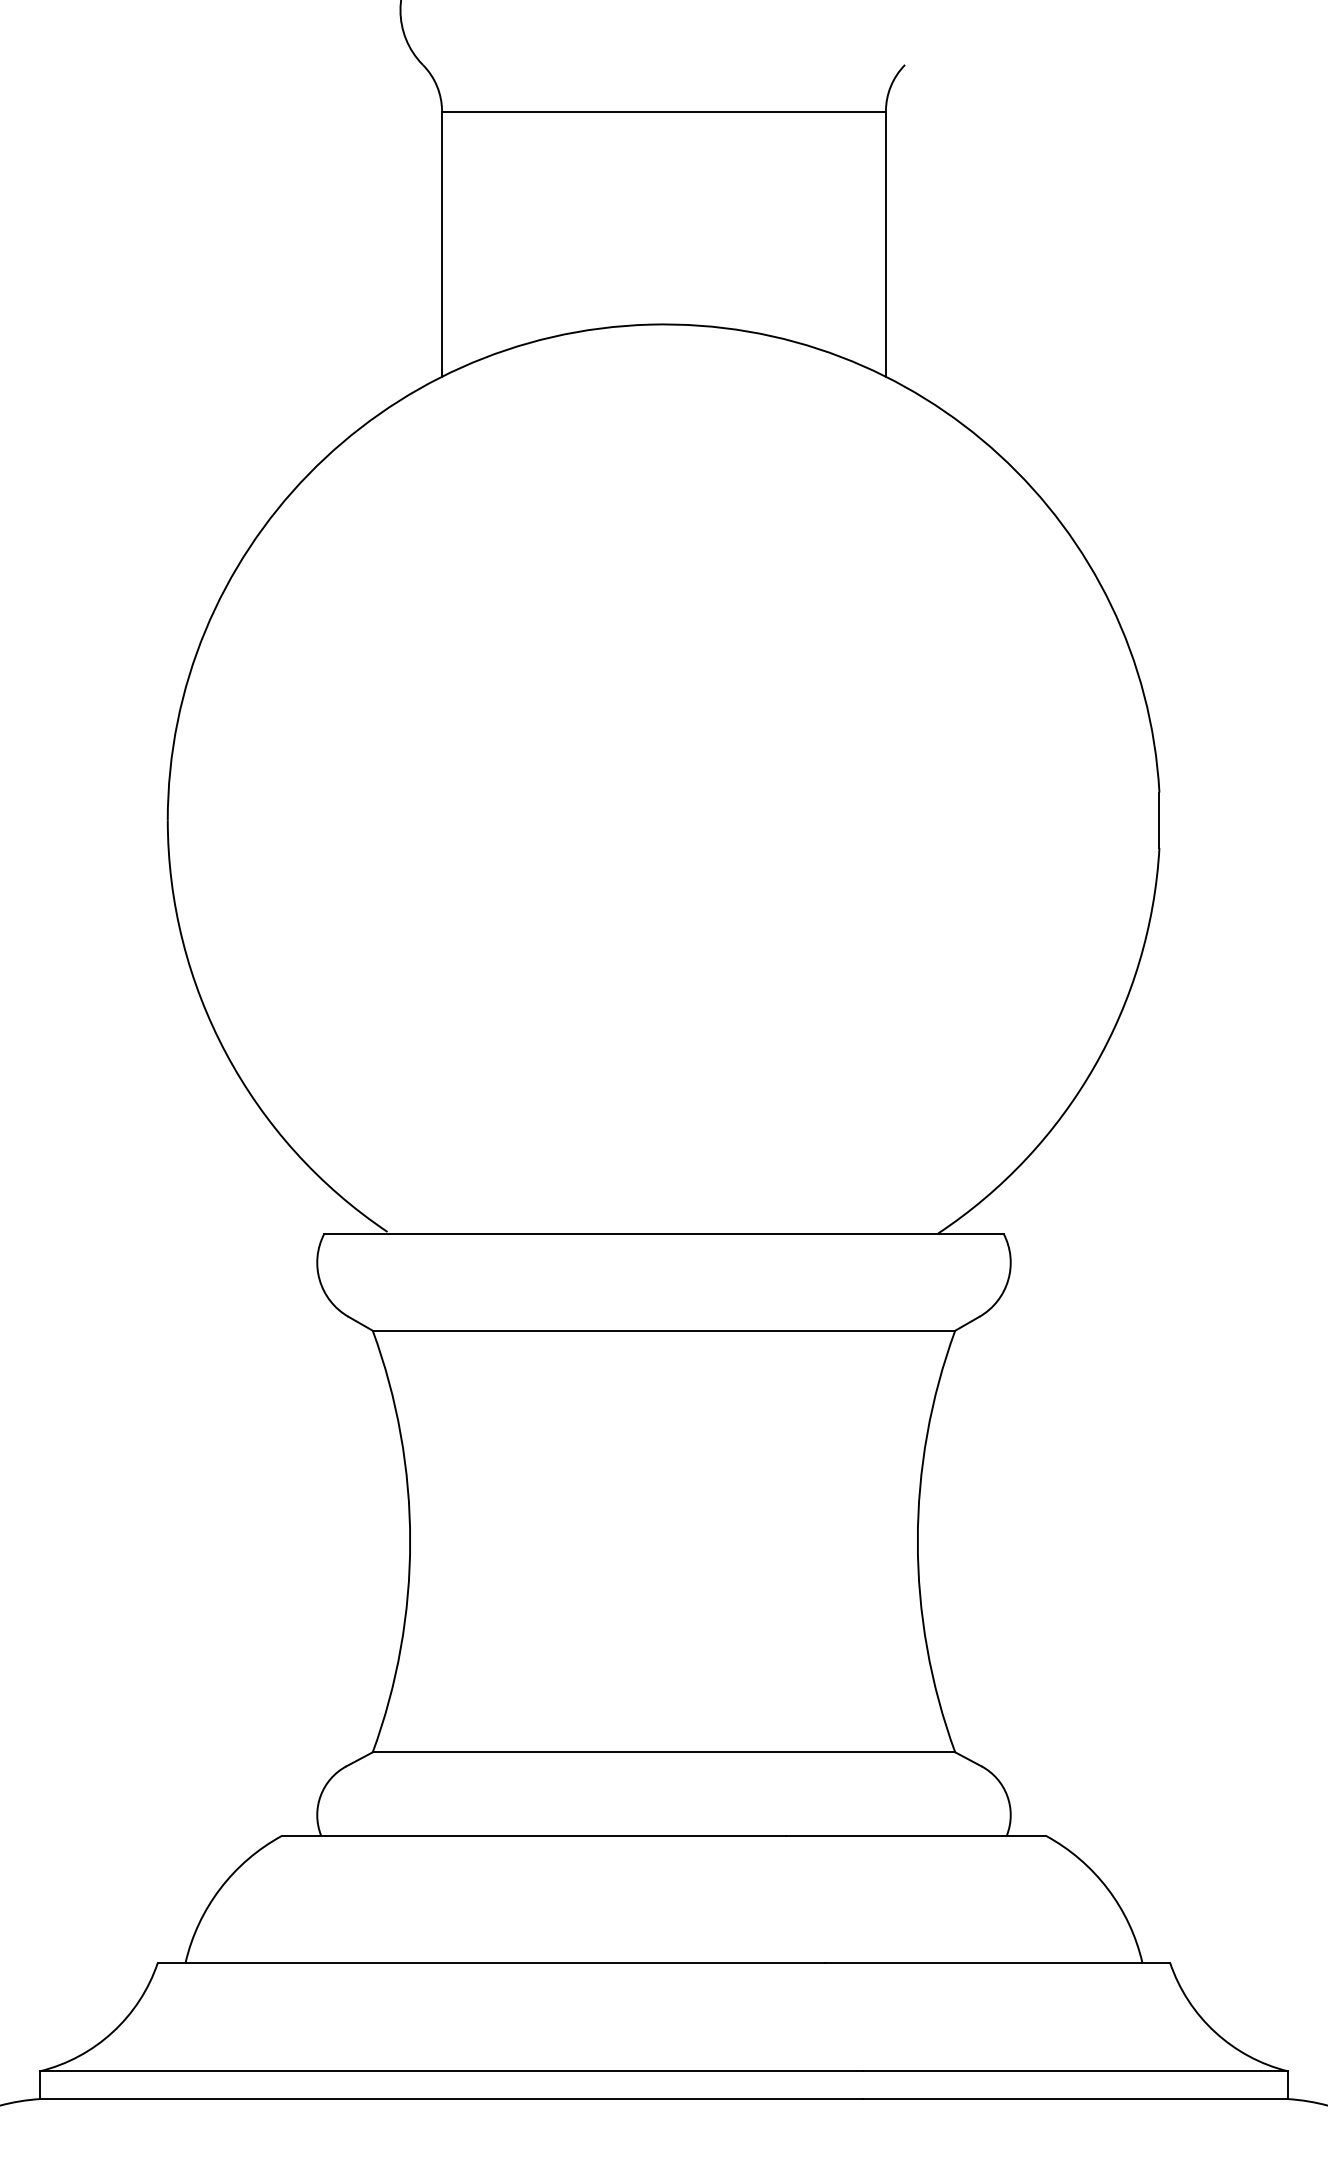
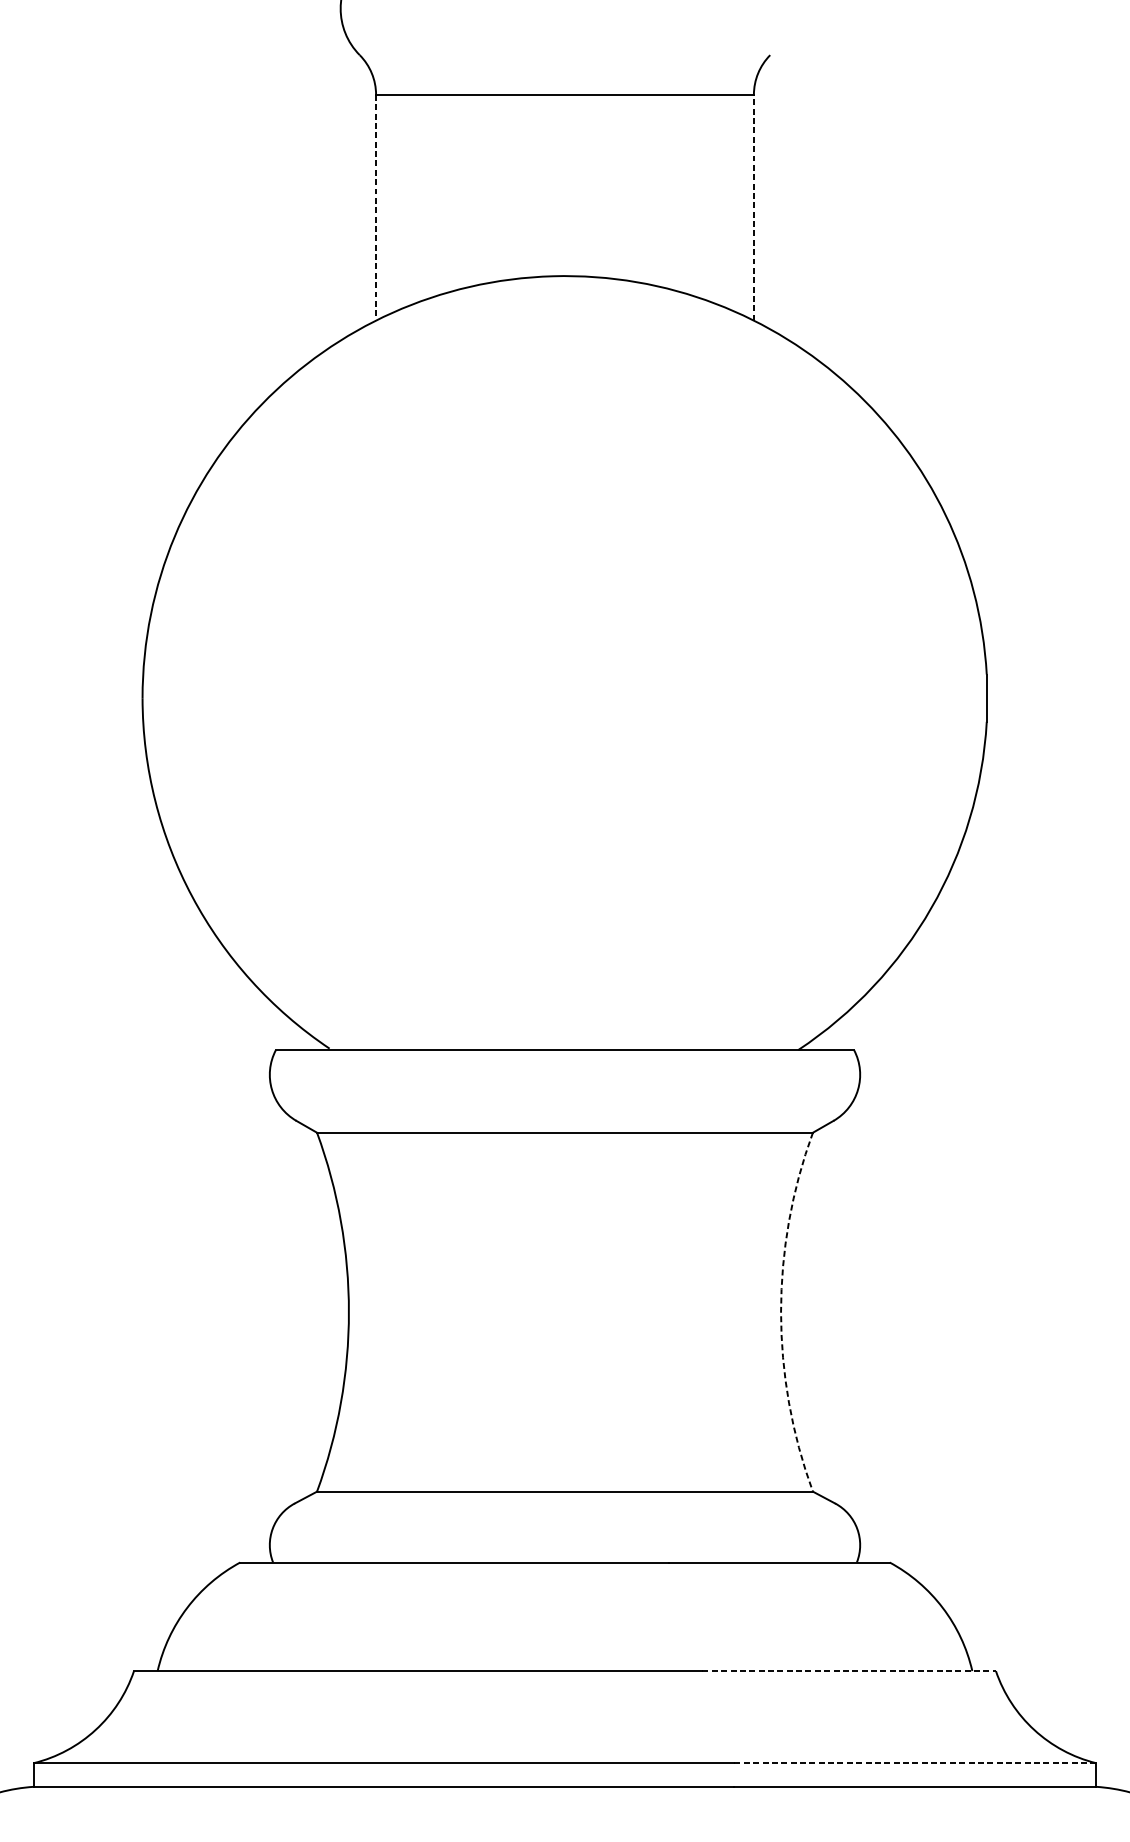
line: (442, 244) -> (376, 208), solid -> dashed
line: (885, 244) -> (753, 208), solid -> dashed
arc: (917, 1541) -> (780, 1312), solid -> dashed
line: (998, 1963) -> (849, 1671), solid -> dashed
line: (1075, 2071) -> (915, 1763), solid -> dashed

